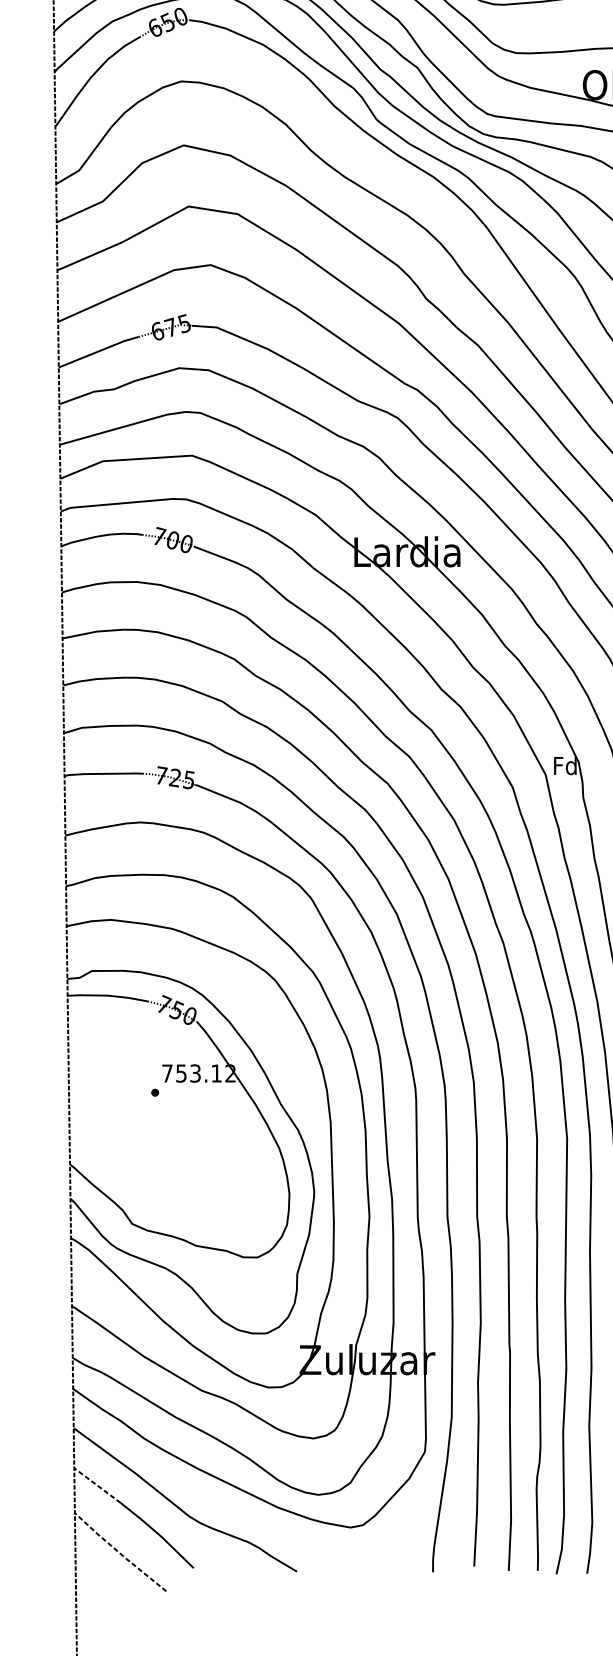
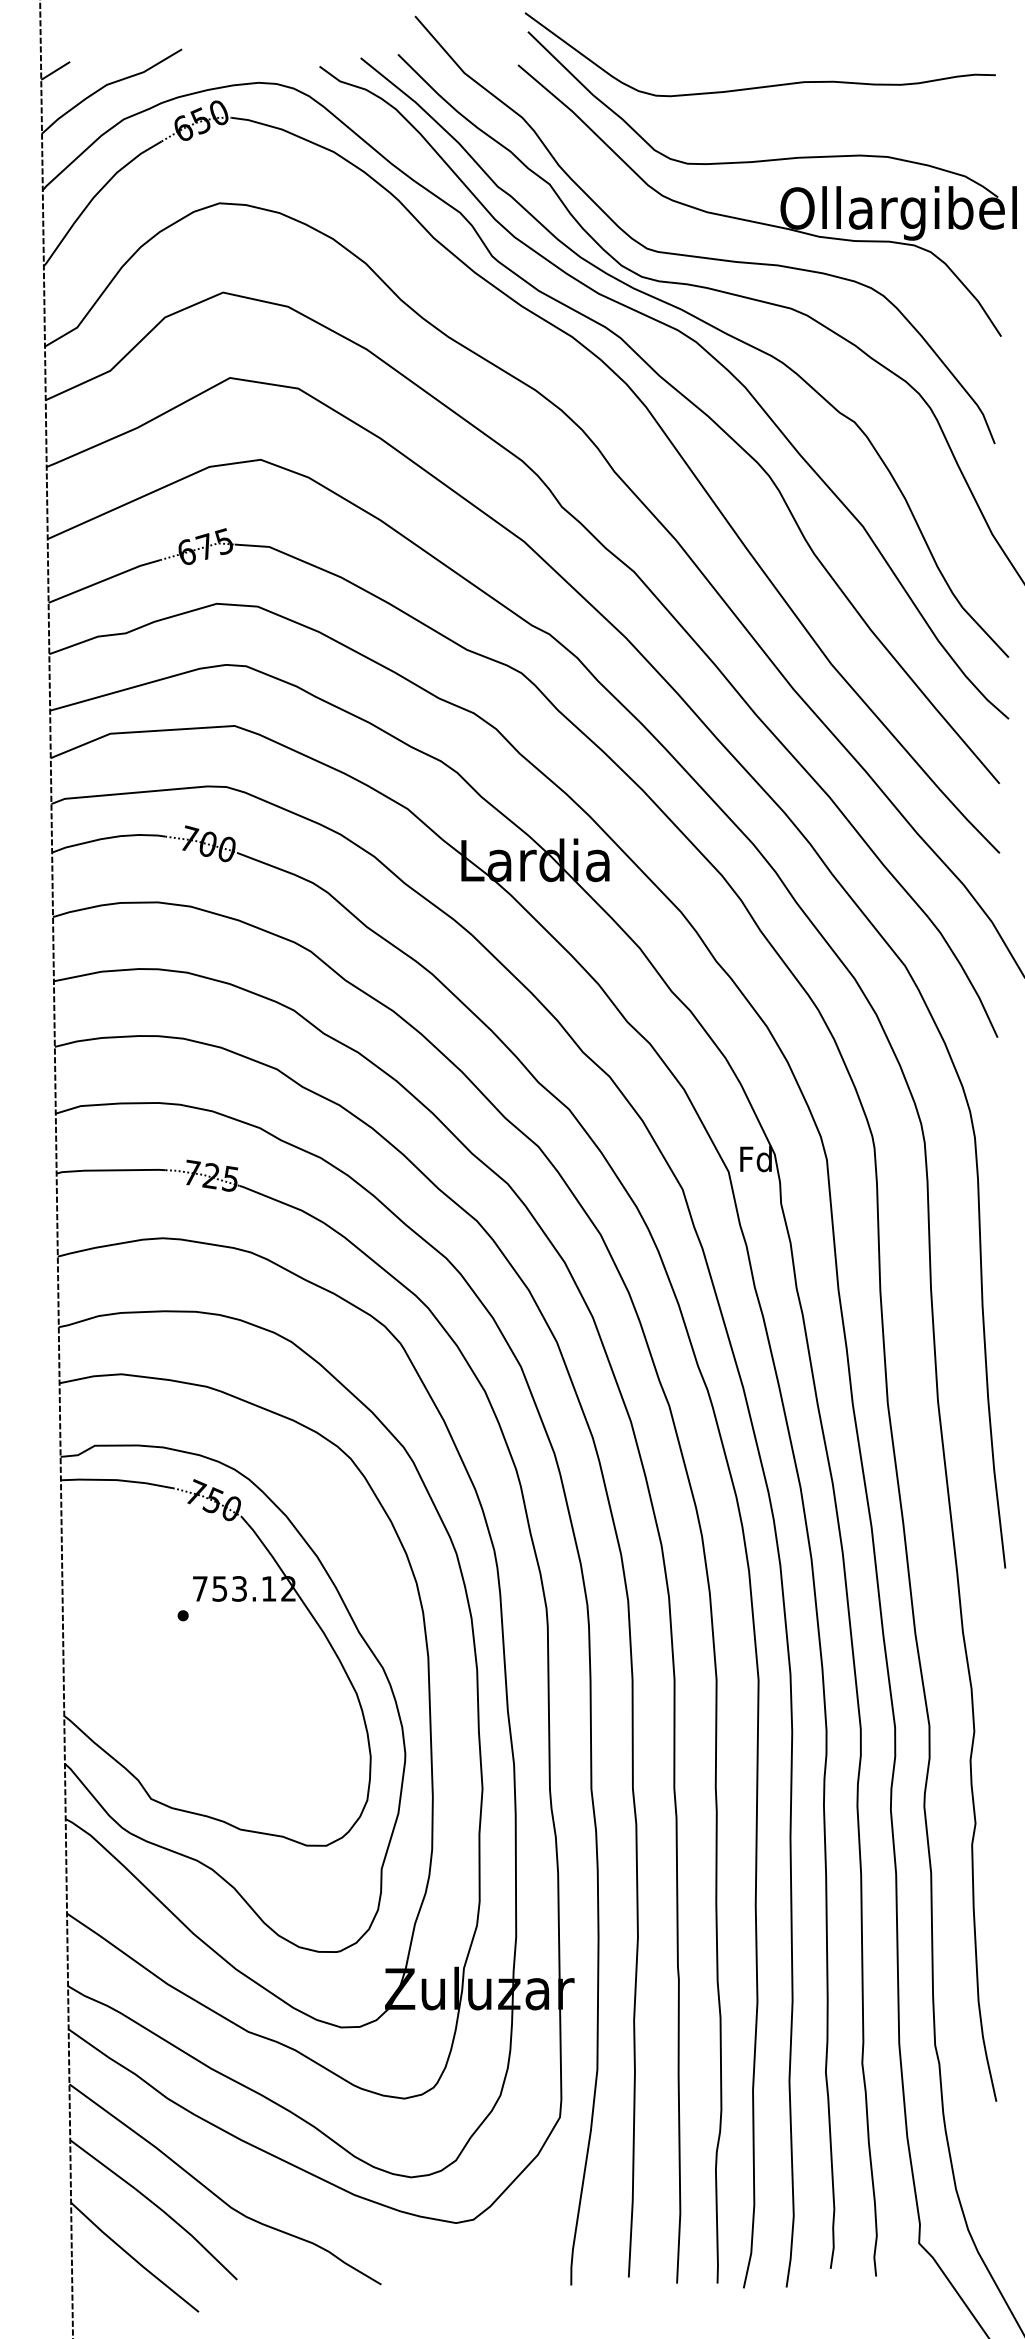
line: (97, 1485) -> (102, 2164), dashed -> solid
line: (119, 1552) -> (133, 2258), dashed -> solid

